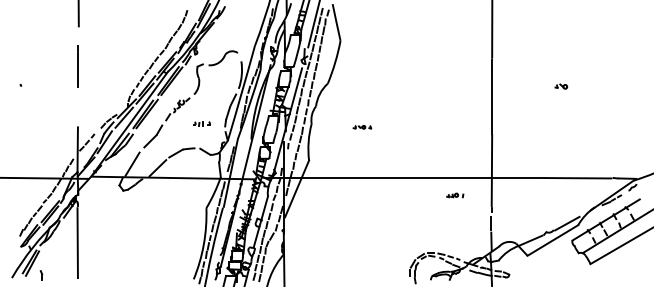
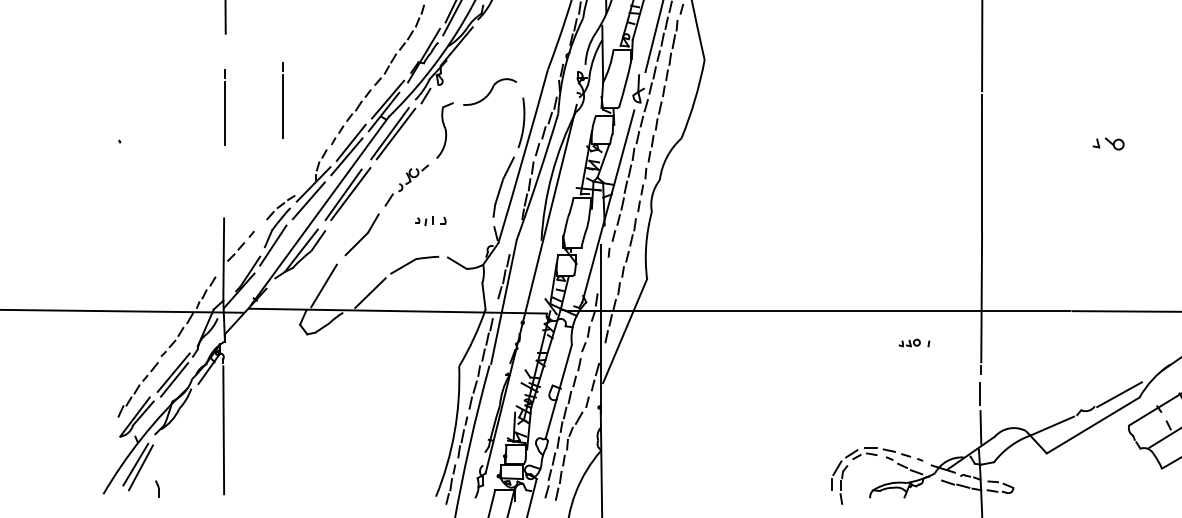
line: (109, 62) -> (281, 99), added
part: (561, 86) -> (1108, 143), size x1.4
part: (201, 123) -> (430, 220), moved
line: (362, 127) -> (744, 218), removed

